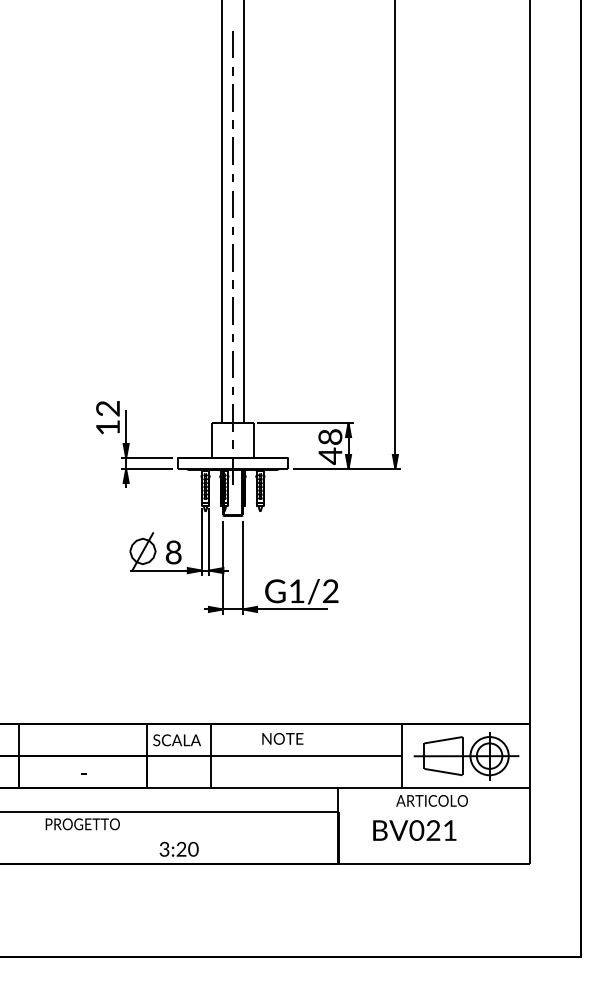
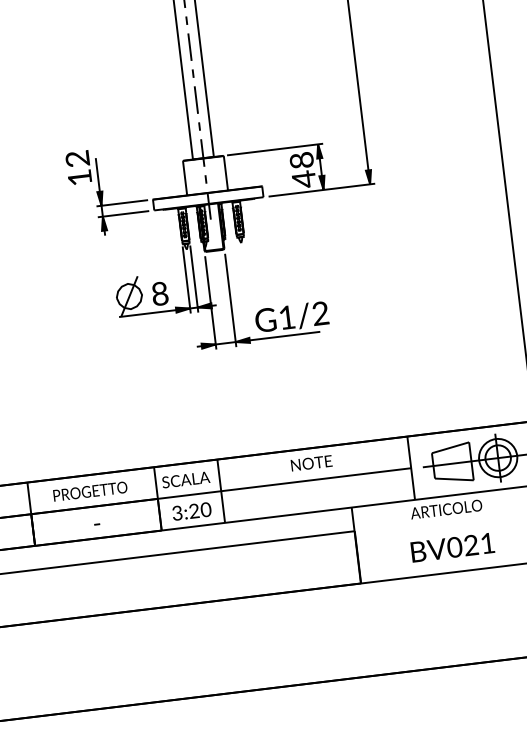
text: (282, 738) -> (311, 462), moved
text: (82, 824) -> (90, 491), moved
text: (414, 830) -> (452, 547), moved
text: (178, 848) -> (191, 510), moved

